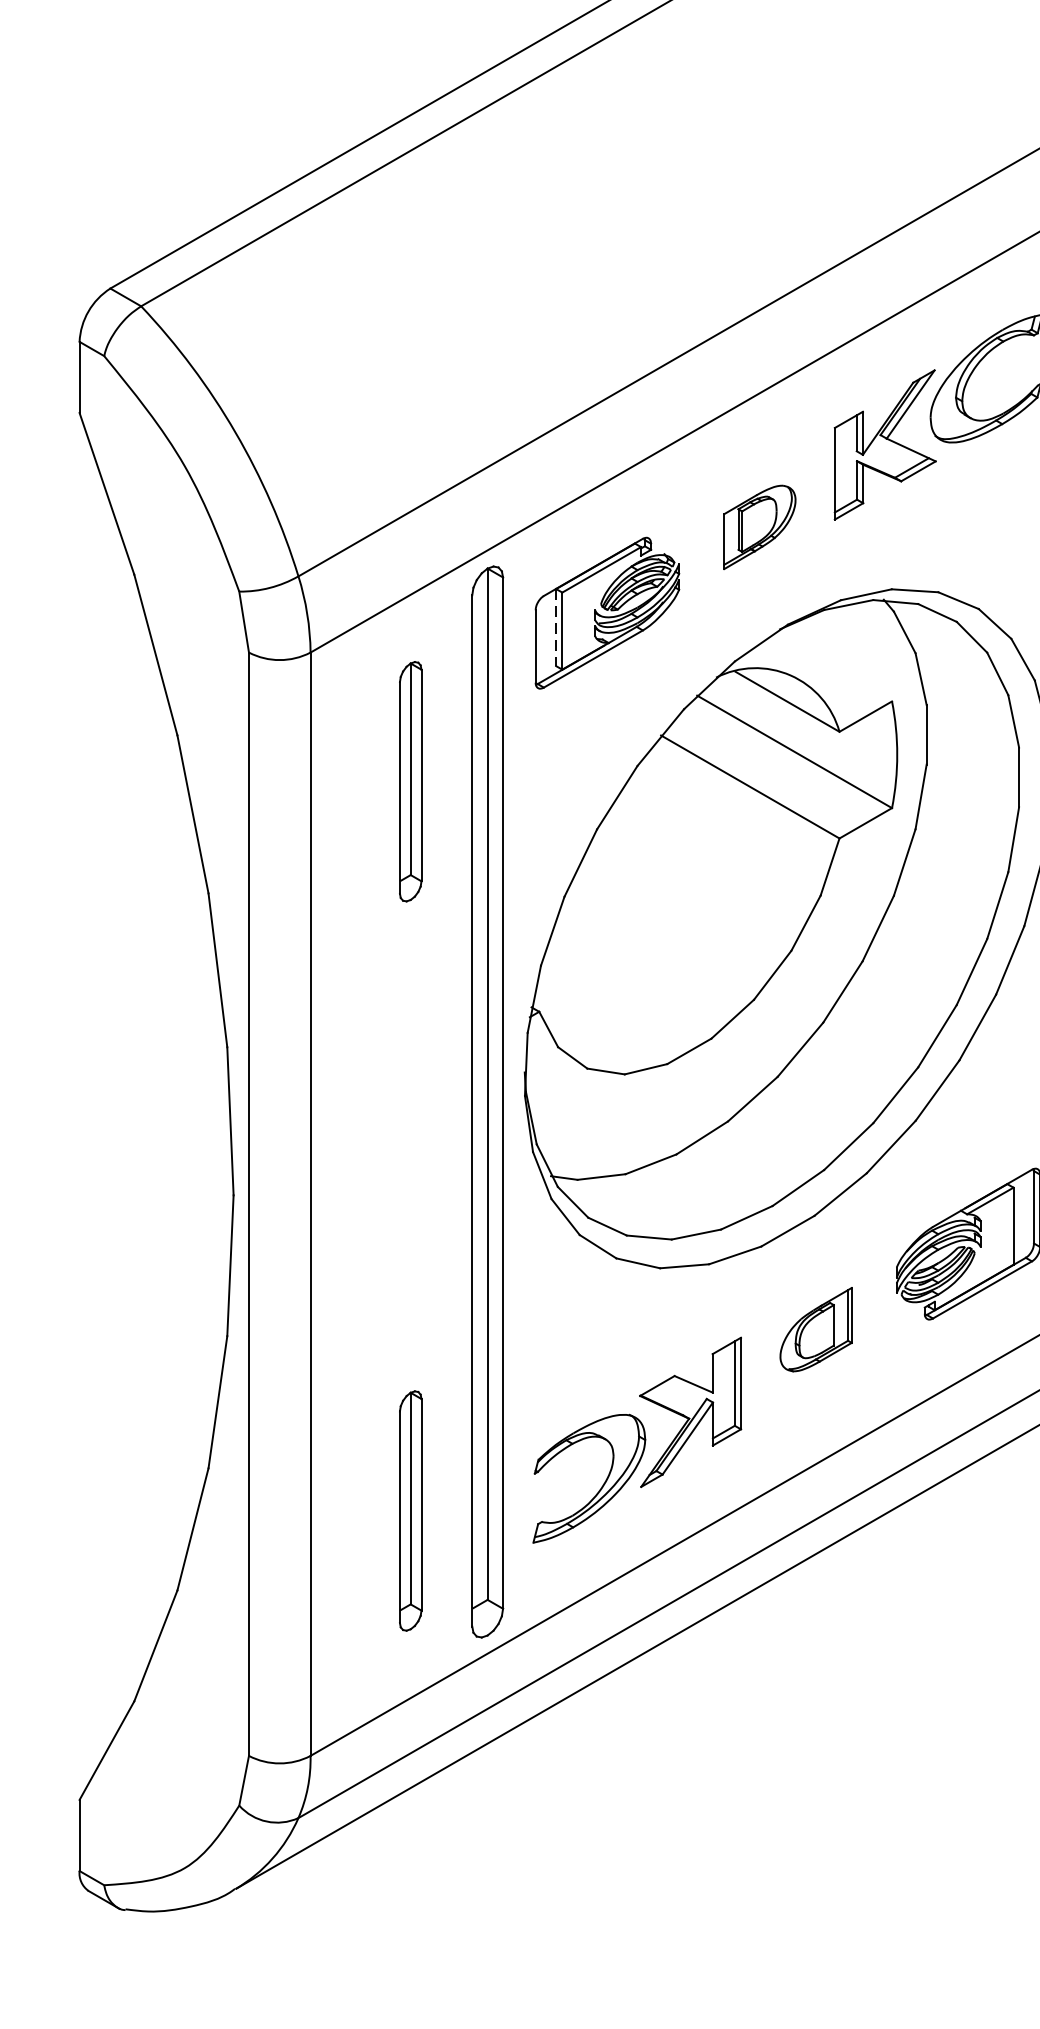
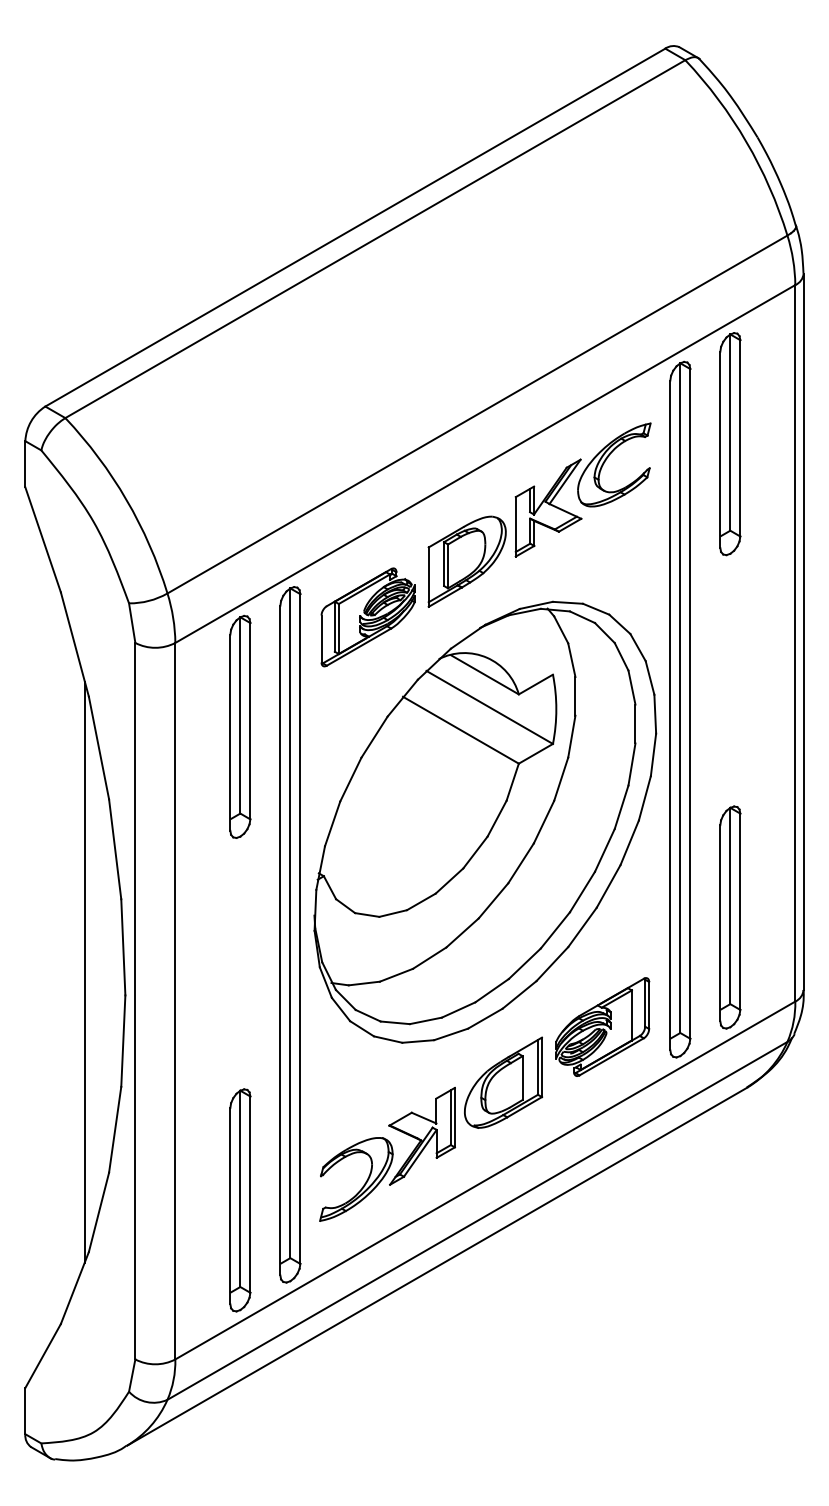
part: (758, 527) -> (466, 561), size x1.67
line: (555, 628) -> (334, 627), dashed -> solid
part: (410, 781) -> (240, 726), size x1.43
line: (172, 1158) -> (85, 971), added
part: (815, 1329) -> (503, 1082), size x1.67
part: (410, 1511) -> (240, 1200), size x1.43

